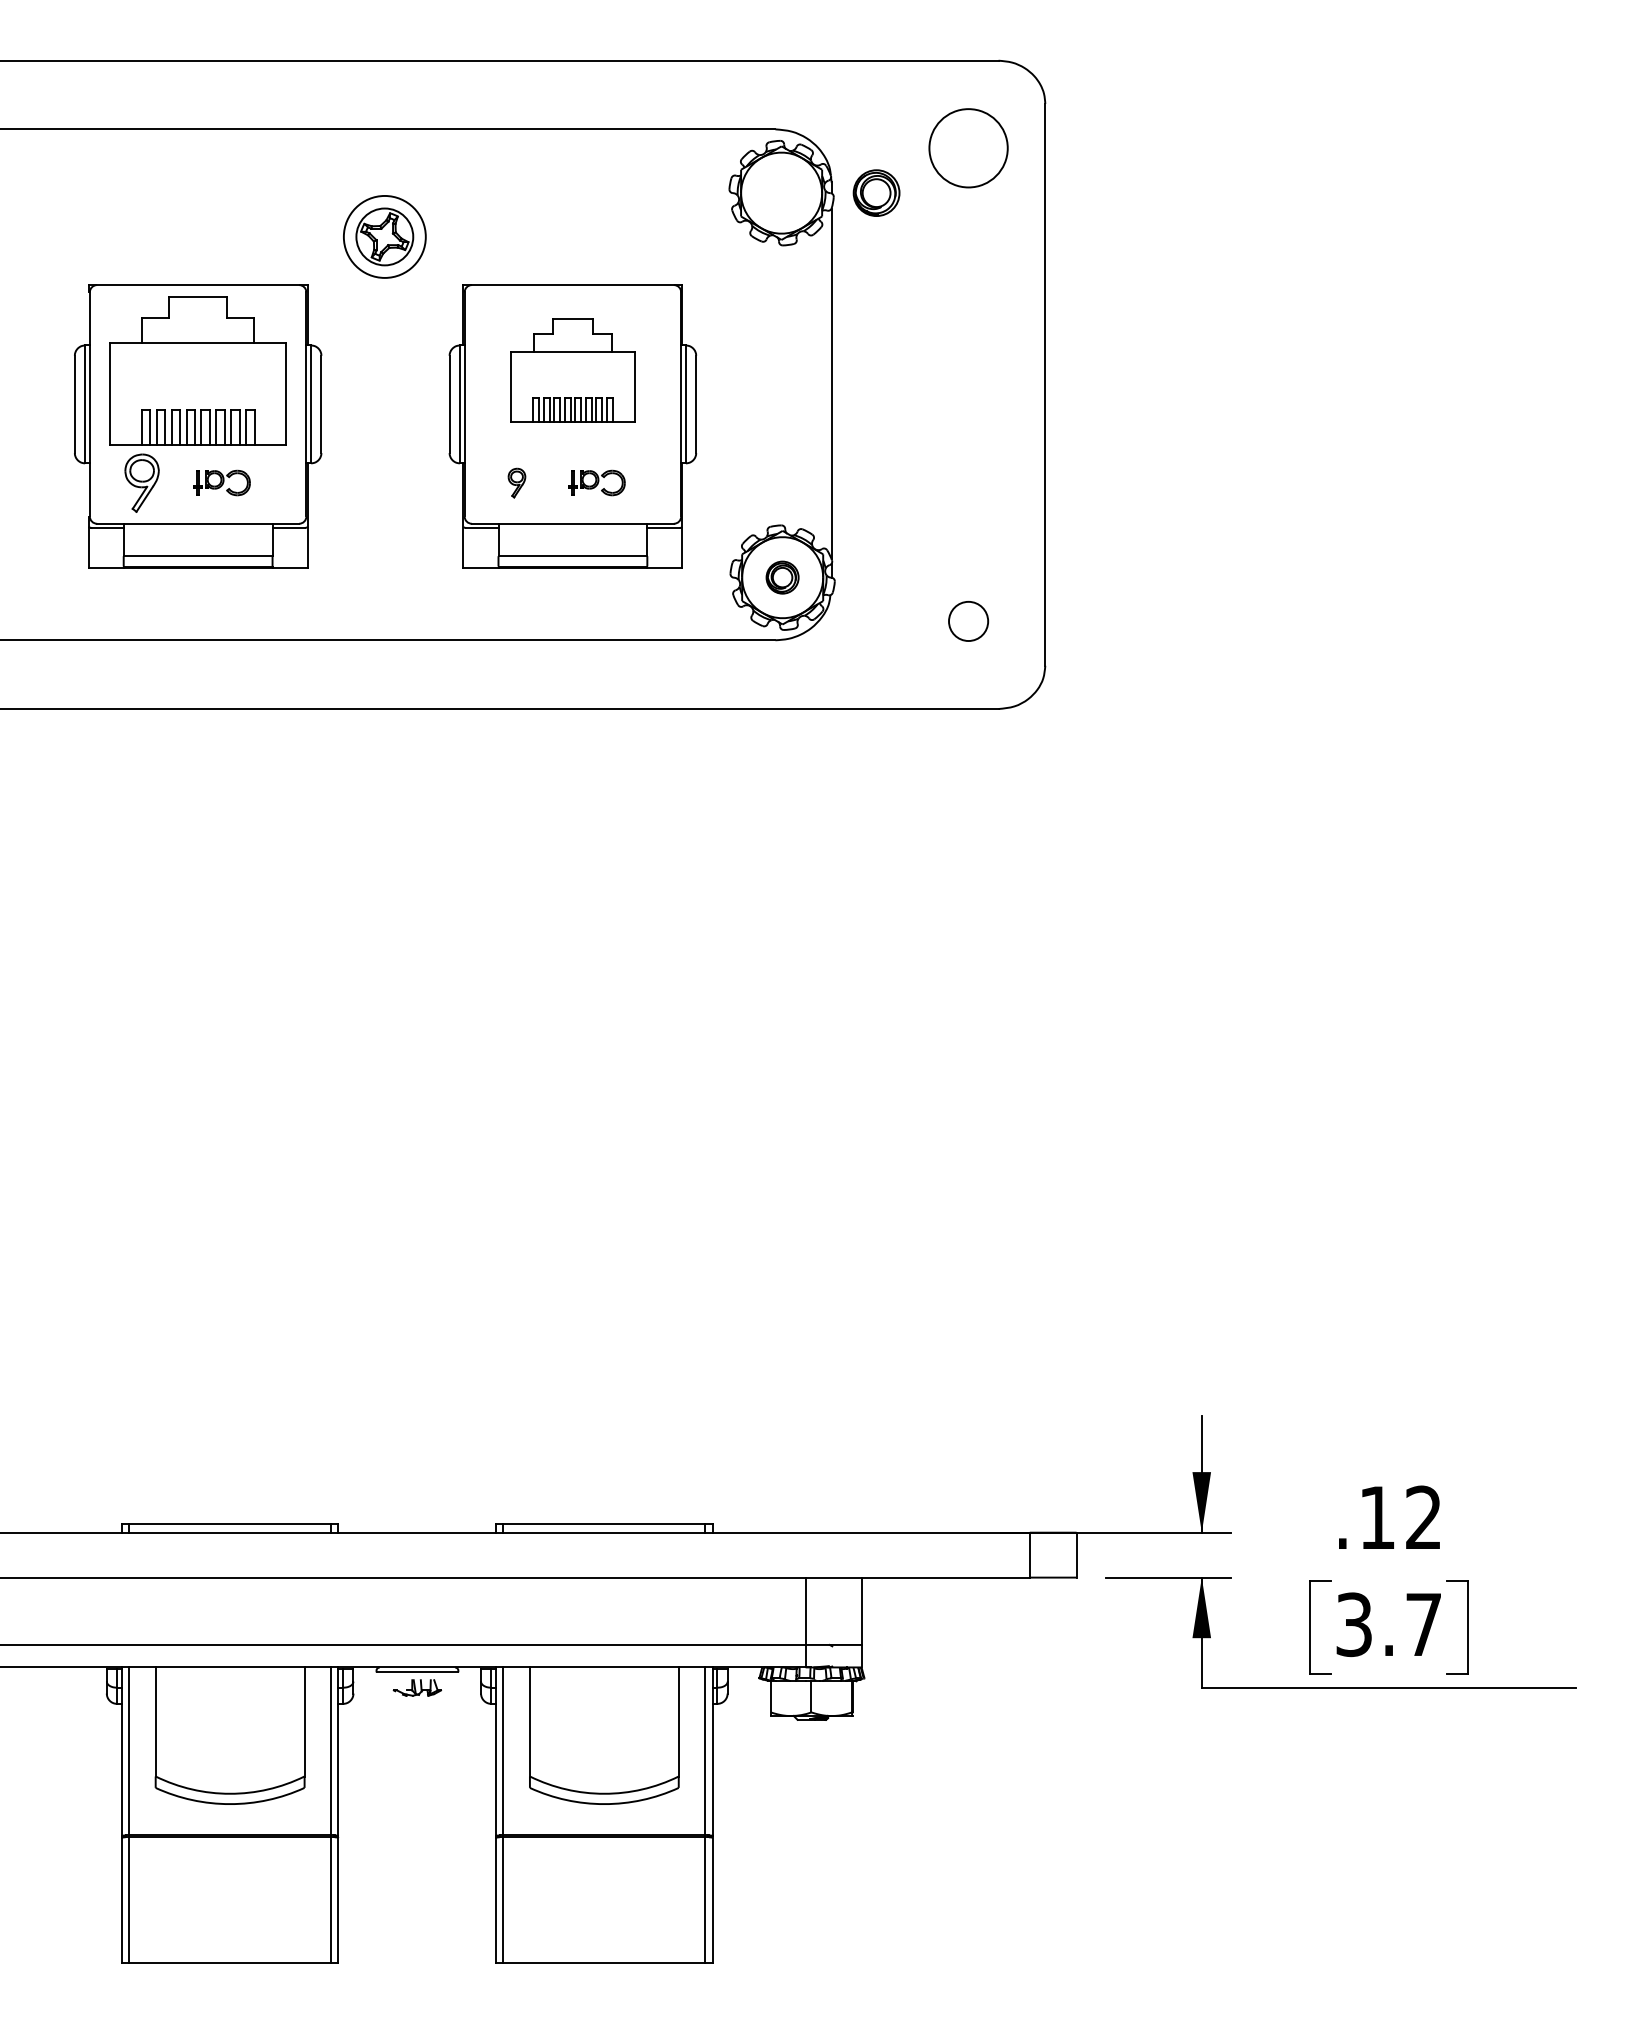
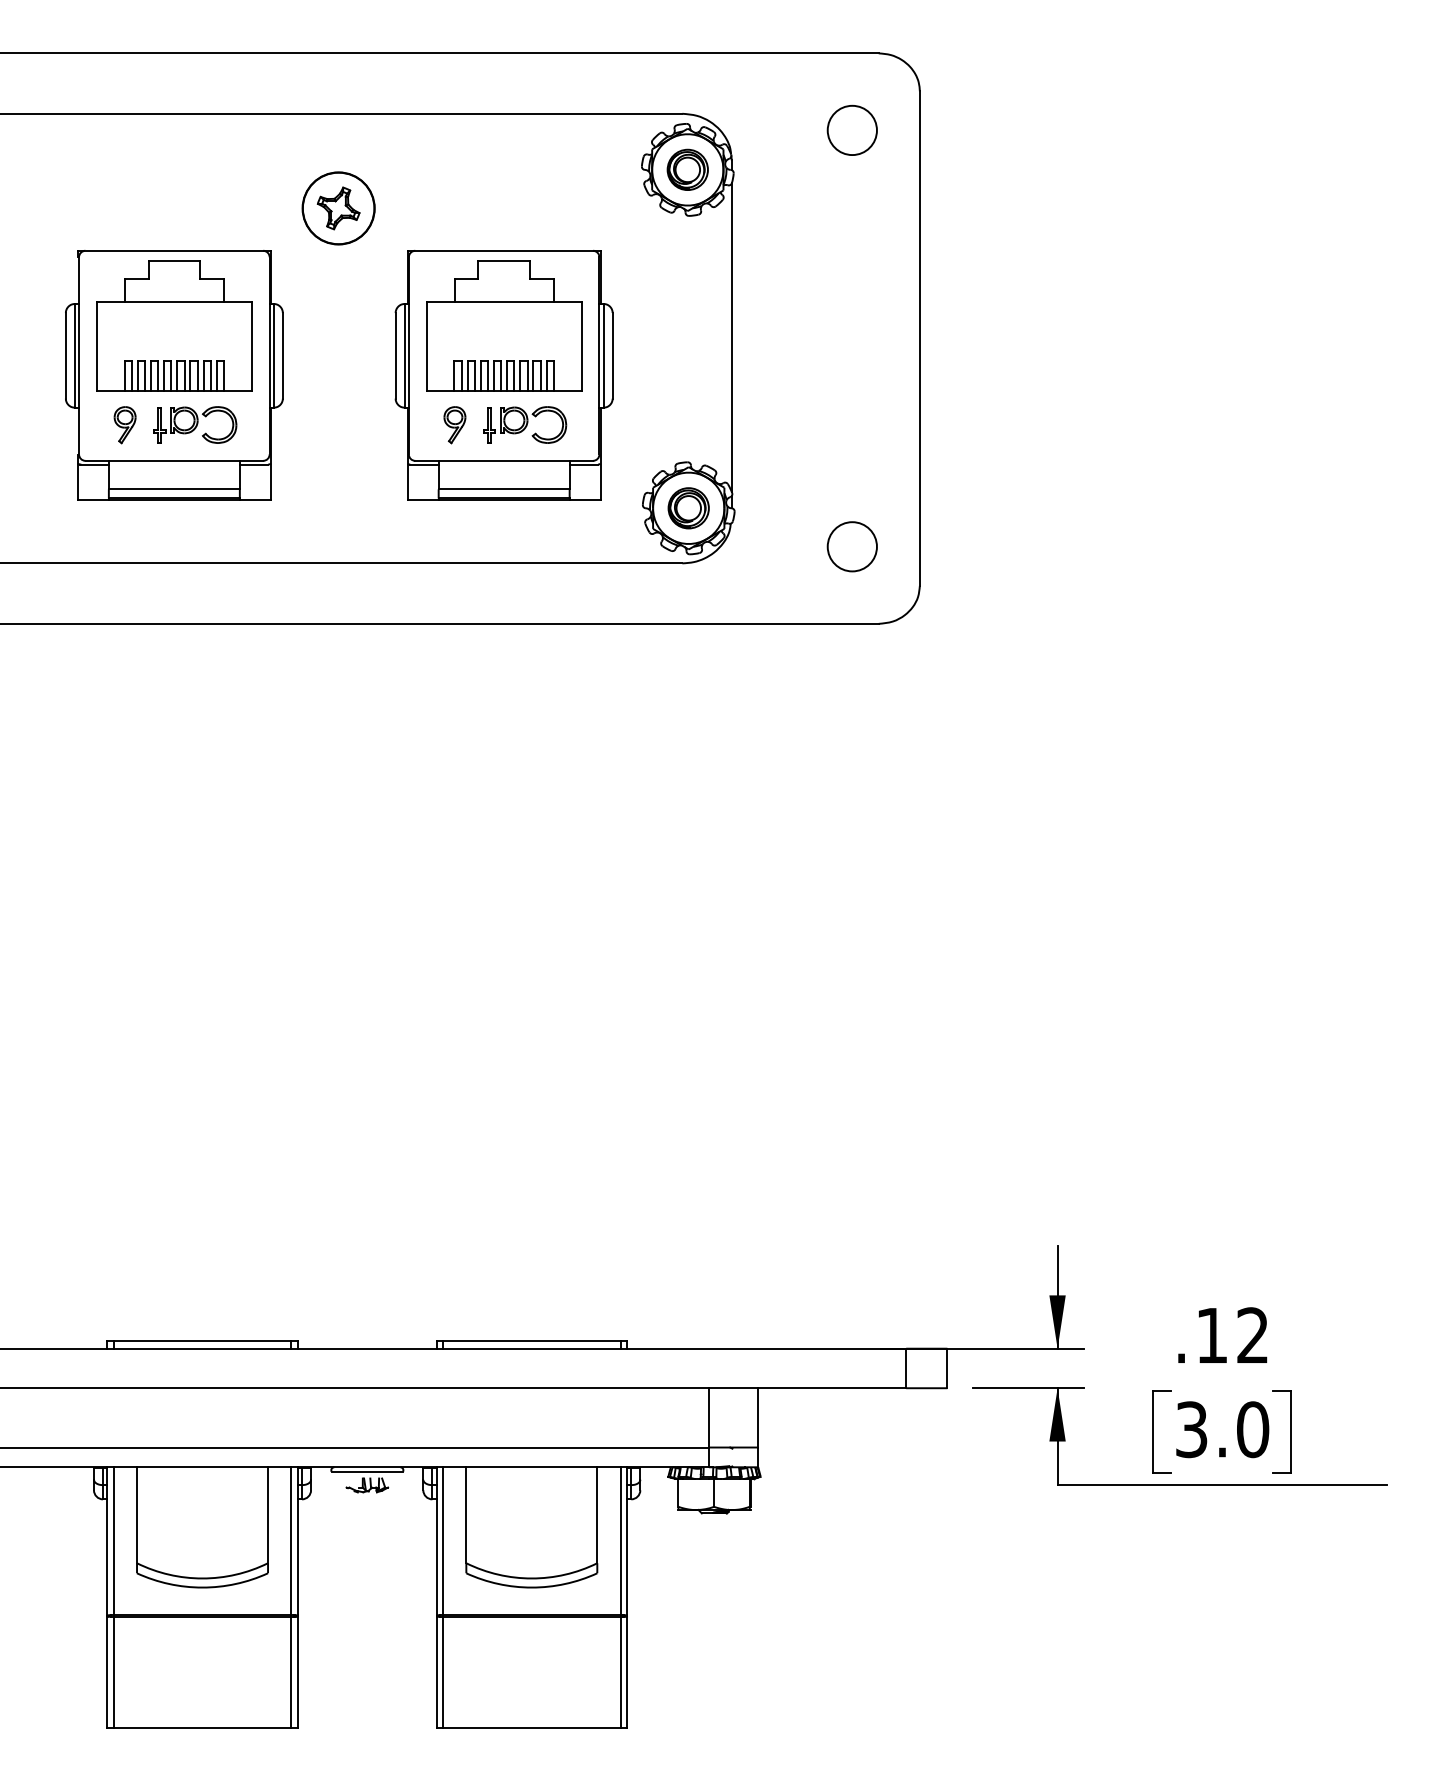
circle: (968, 148) -> (852, 130), size x0.71
part: (876, 192) -> (687, 169), moved
circle: (384, 236) -> (338, 208), size x1.43
part: (572, 370) -> (503, 325), size x1.43
part: (142, 482) -> (125, 424), size x0.71
part: (221, 482) -> (194, 424), size x1.67
part: (516, 482) -> (454, 424), size x1.43
part: (596, 482) -> (524, 424), size x1.67
part: (782, 577) -> (688, 508), size x1.43
circle: (968, 621) -> (852, 546), size x1.43
text: (1423, 1624) -> (1252, 1429), 3.7 -> 3.0

